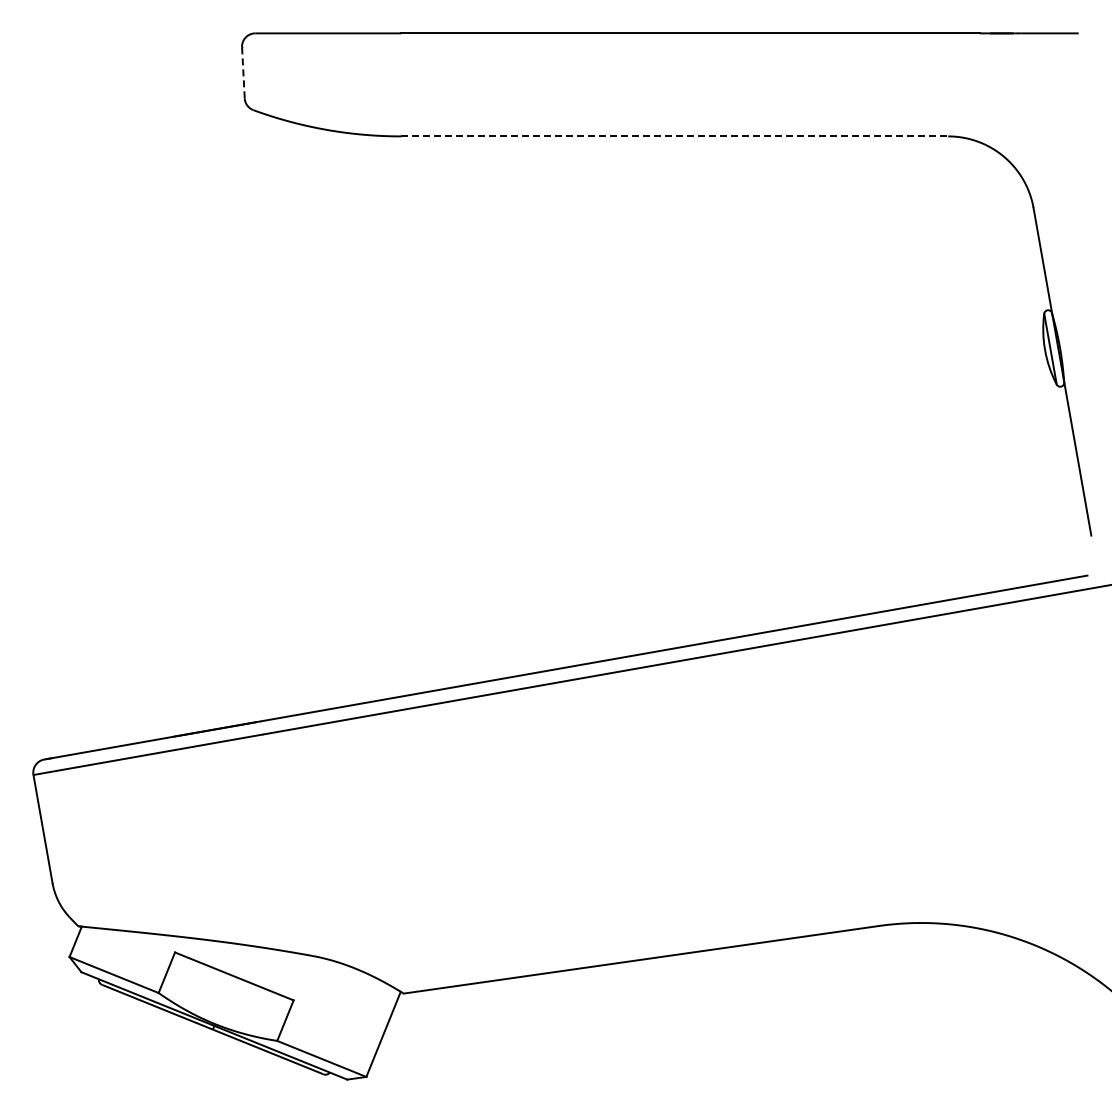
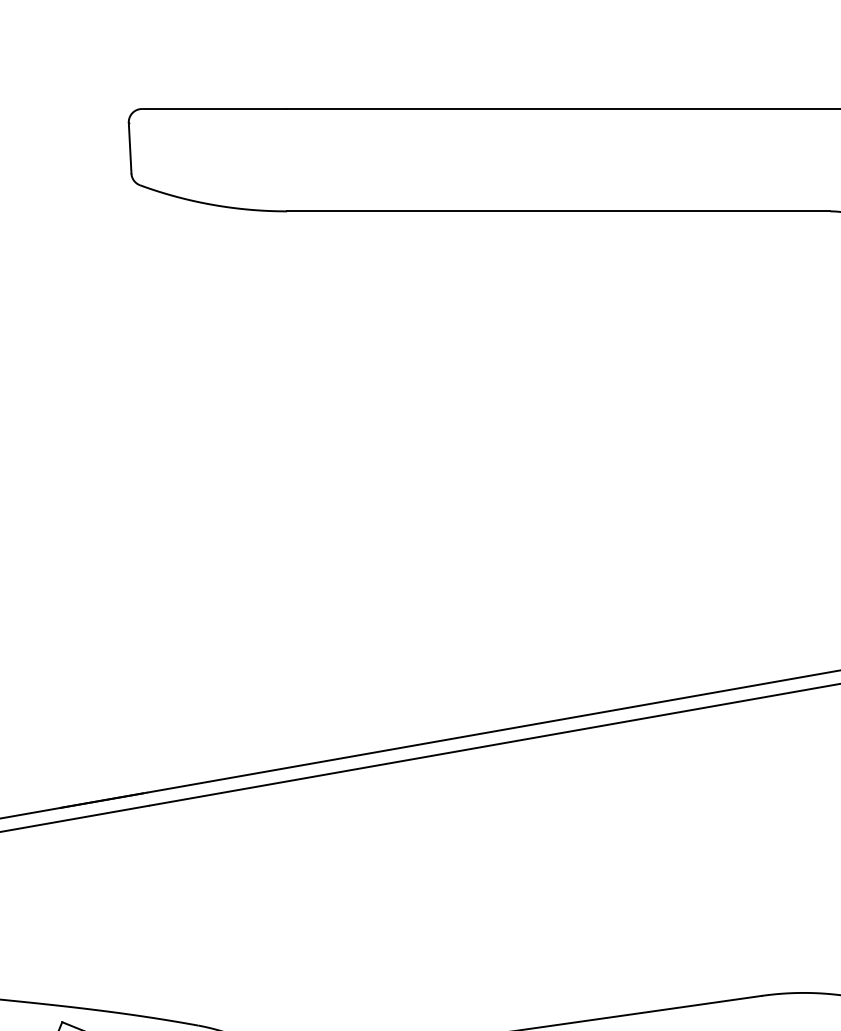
line: (243, 73) -> (130, 148), dashed -> solid
line: (675, 136) -> (559, 211), dashed -> solid

